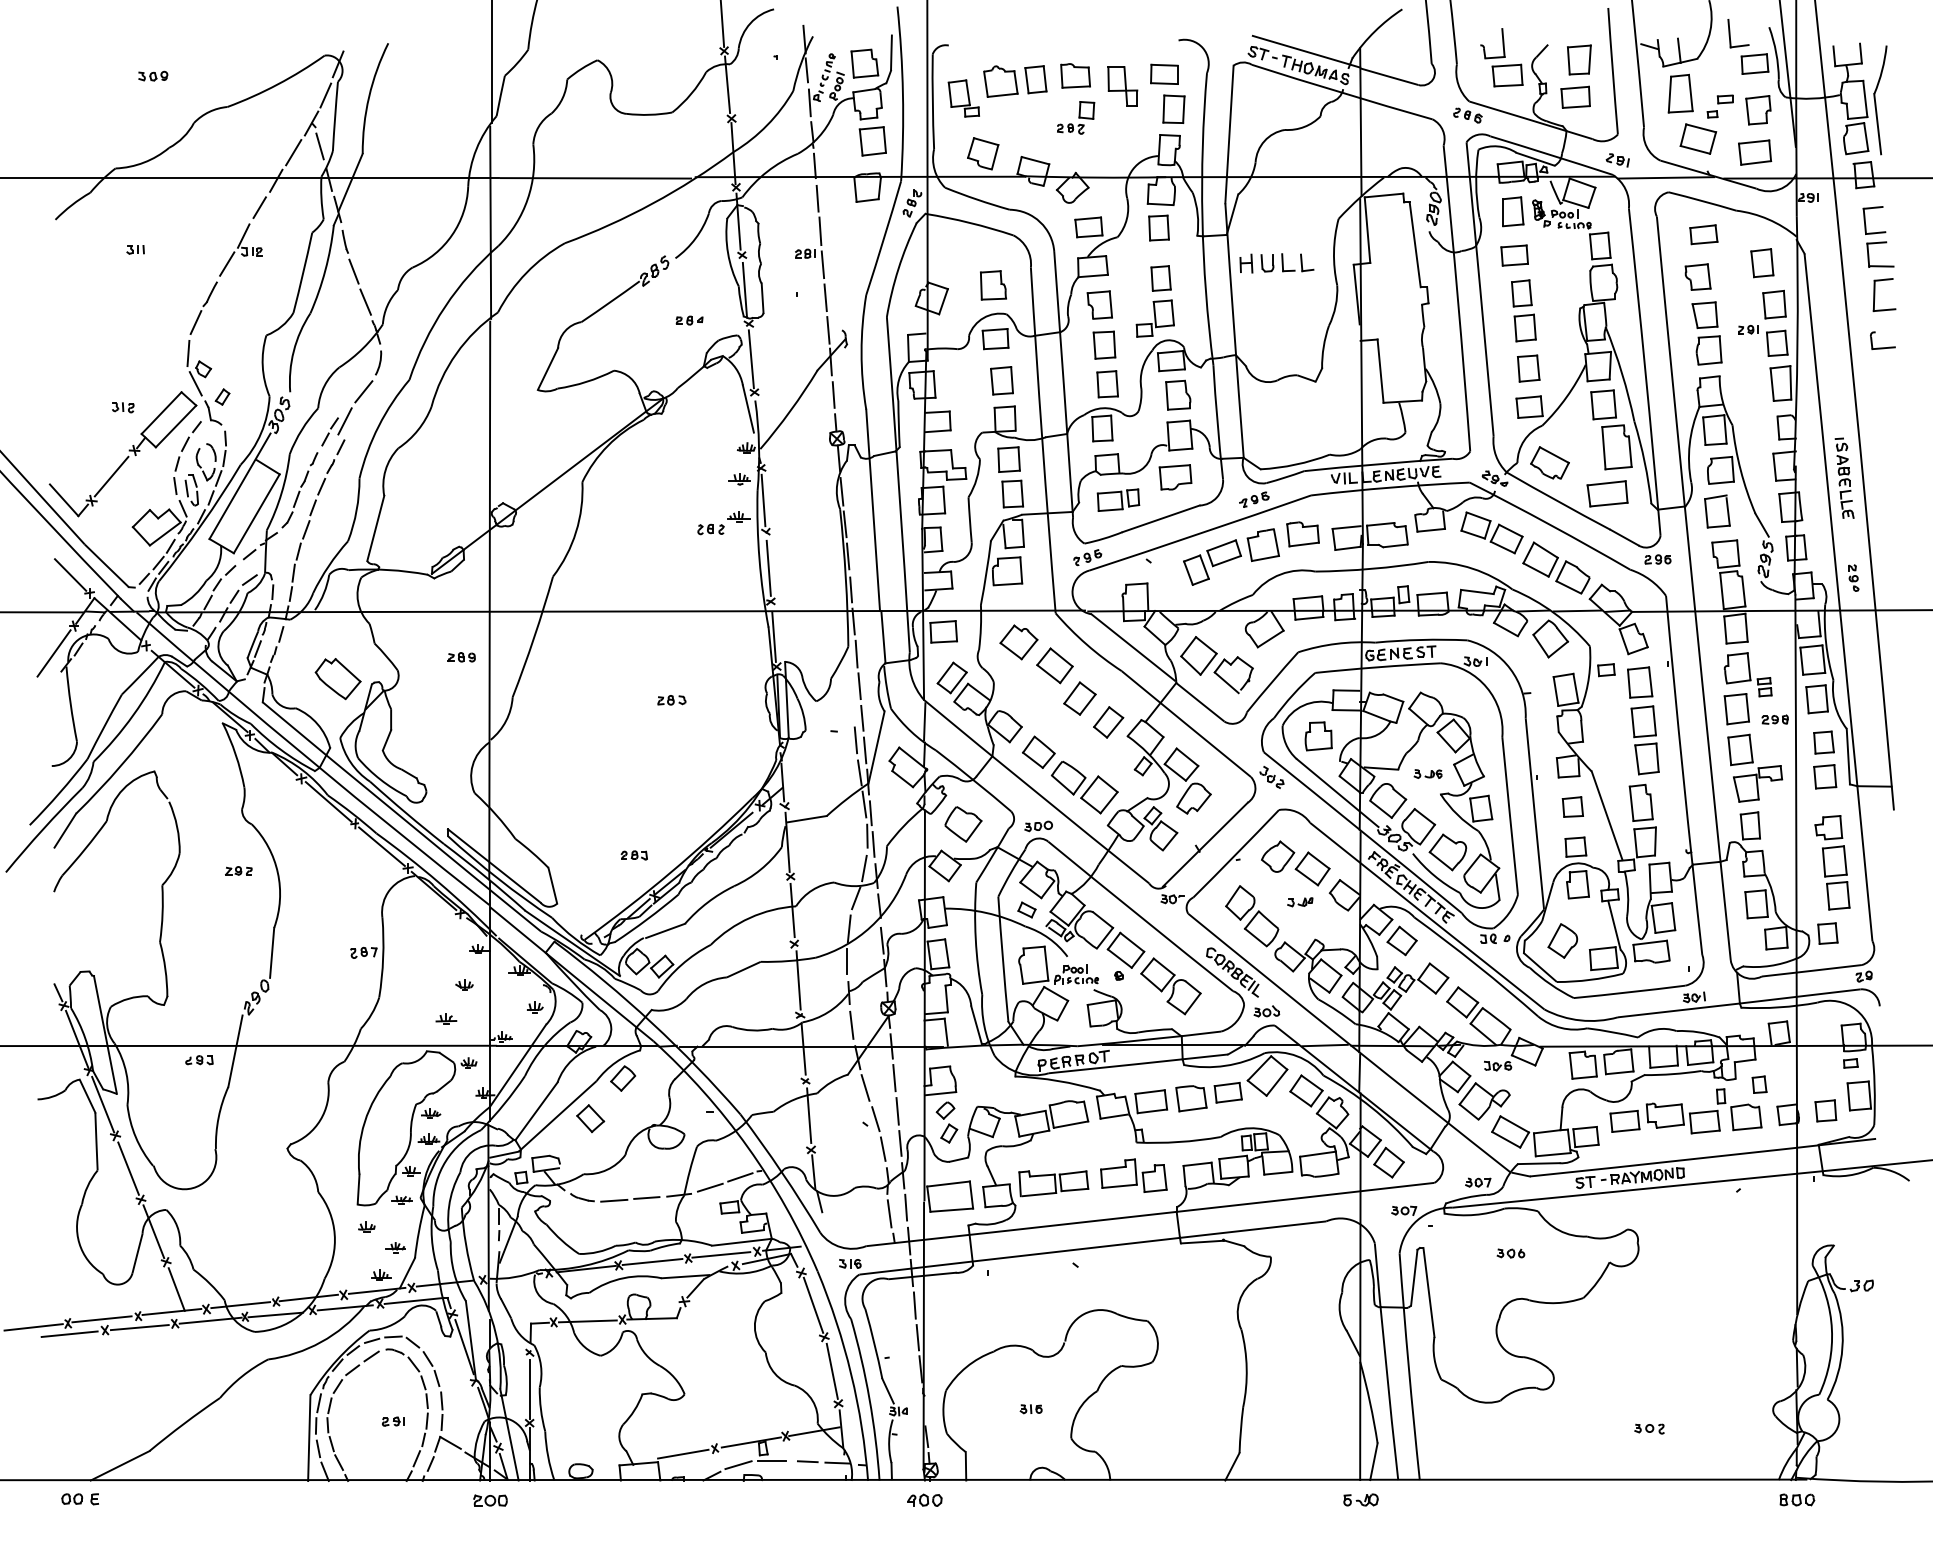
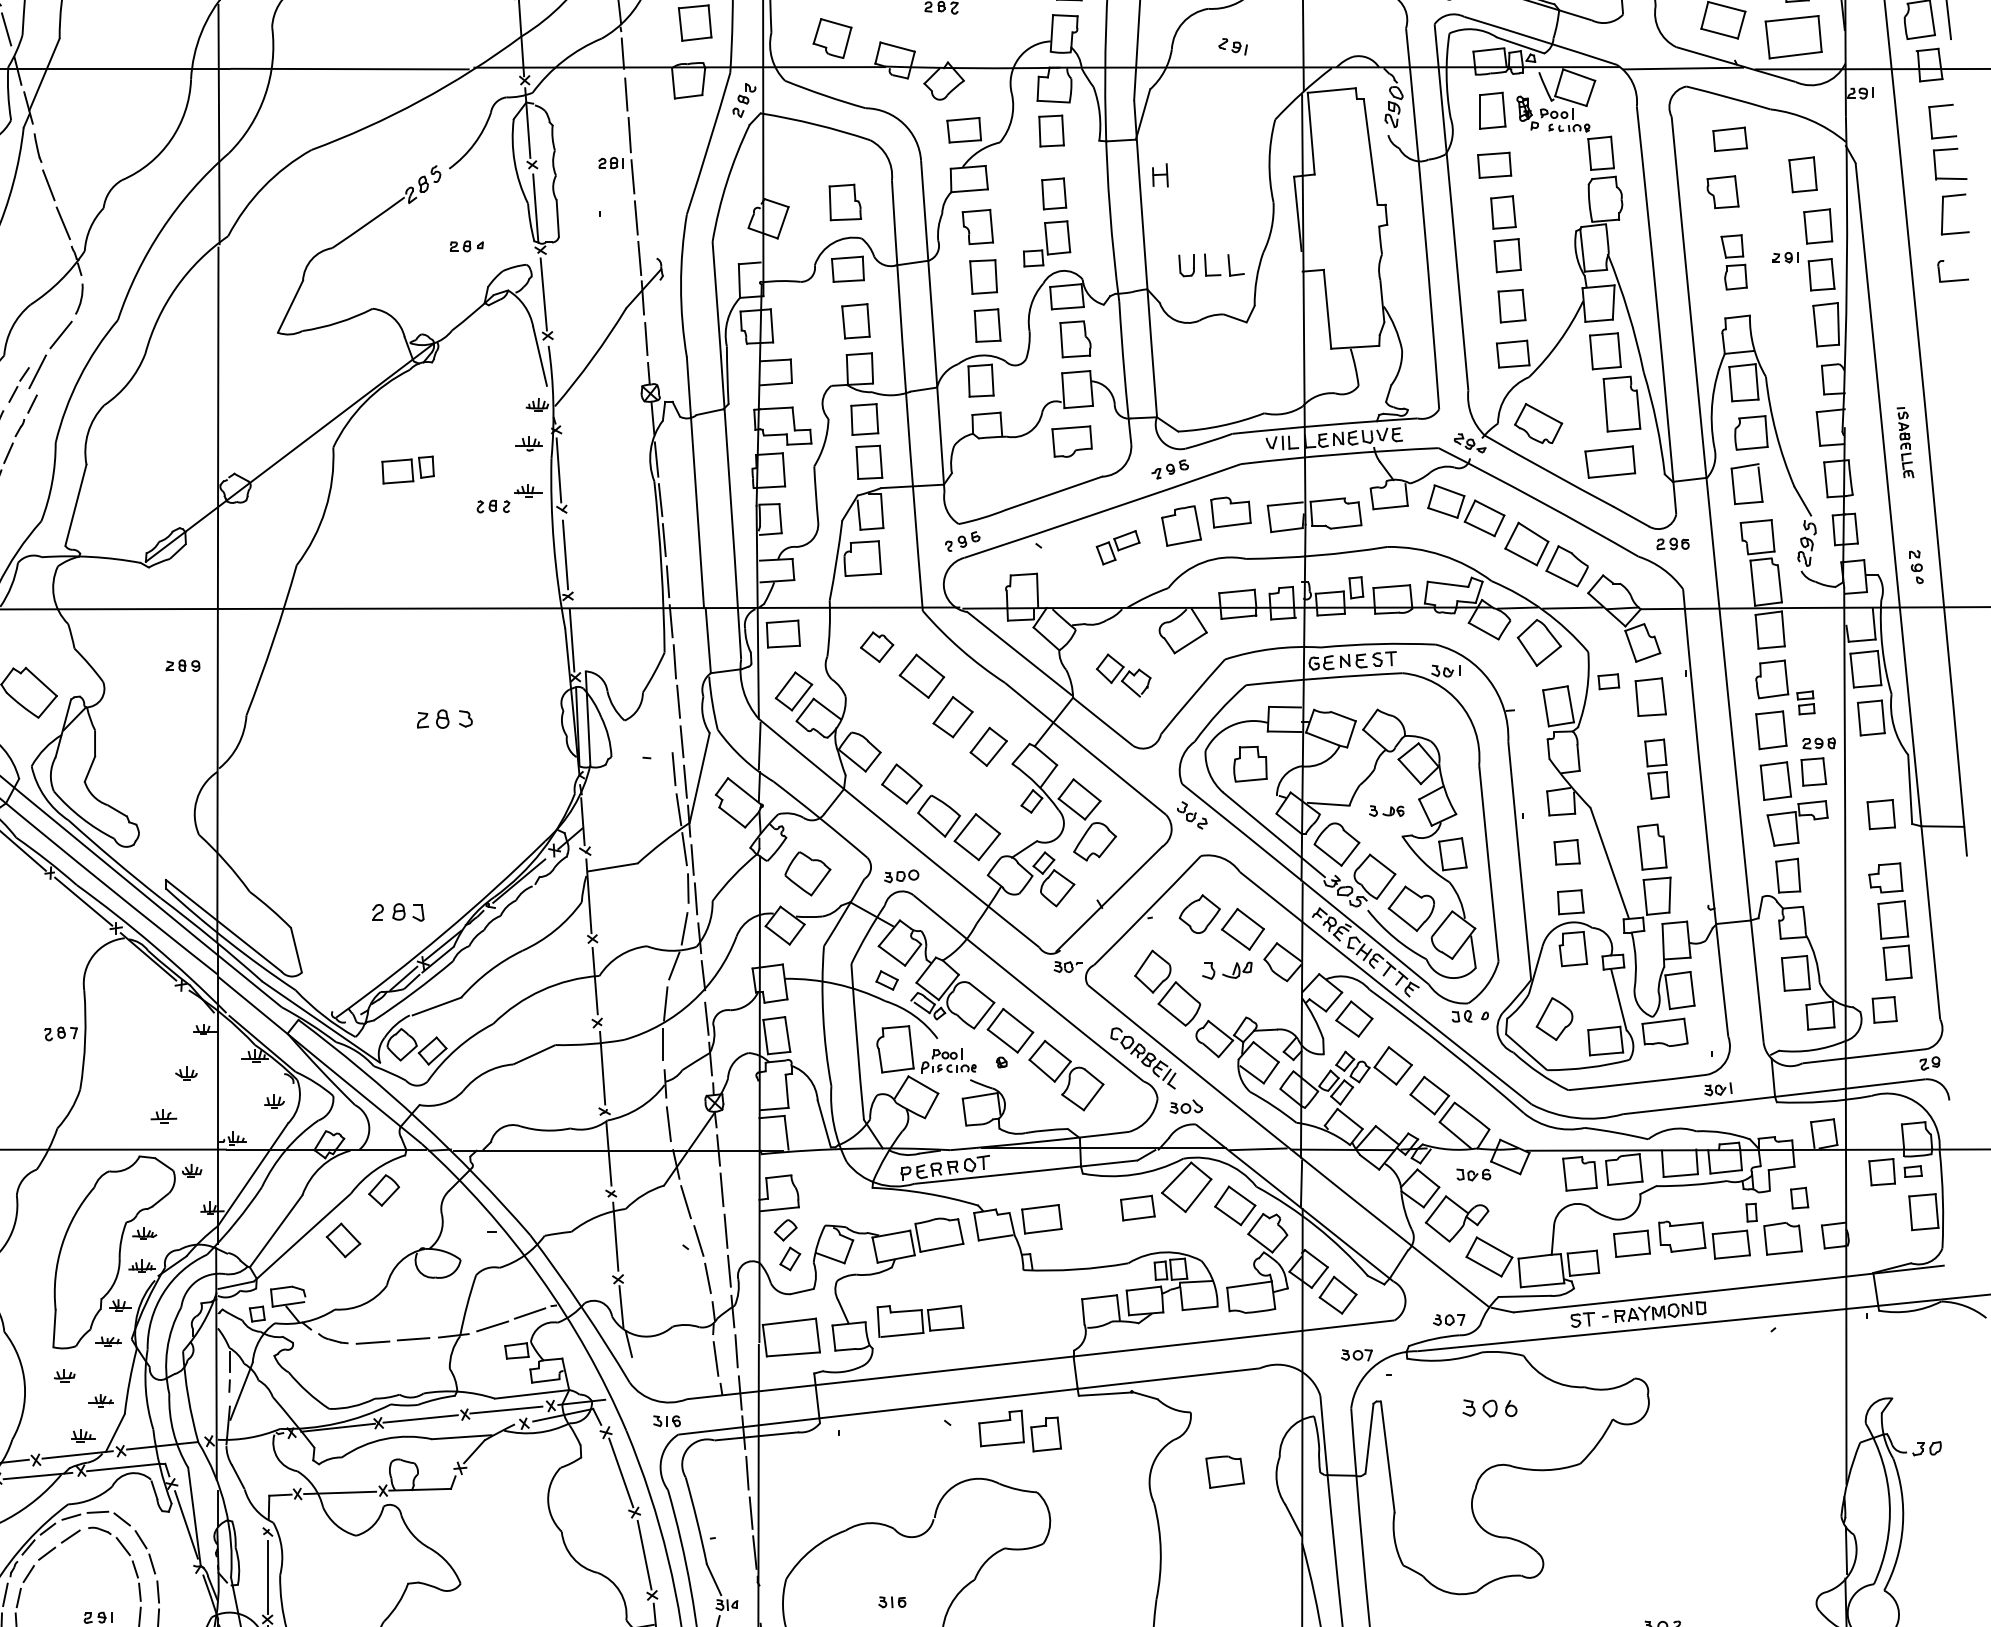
part: (1755, 152) -> (1794, 36), size x1.4
part: (1617, 160) -> (1232, 46), moved
part: (1287, 262) -> (1211, 264), moved
part: (1706, 333) -> (1733, 262), size x0.7
part: (1844, 477) -> (1905, 441), size x0.7
part: (1118, 499) -> (408, 469), moved
part: (1212, 562) -> (1118, 547), size x0.6
part: (1018, 642) -> (876, 647), size x0.7
part: (1216, 665) -> (1123, 675), size x0.6
part: (671, 700) -> (444, 719), size x1.6
part: (1644, 740) -> (1656, 769), size x0.7
part: (1823, 742) -> (1813, 771), moved
part: (633, 855) -> (396, 912), size x1.6
part: (1300, 902) -> (1227, 971), size x1.6
part: (1191, 1098) -> (1225, 1471), moved
part: (1825, 1110) -> (1881, 1171), moved
part: (1133, 1175) -> (1019, 1430), moved
part: (1510, 1253) -> (1489, 1408), size x1.6

